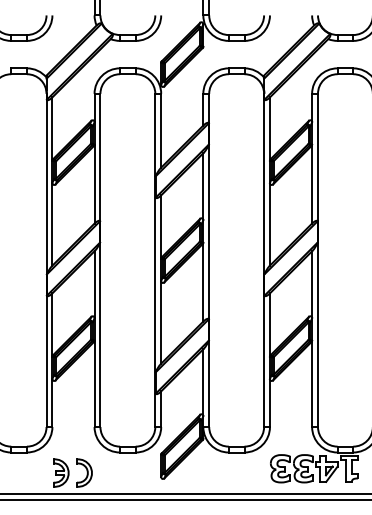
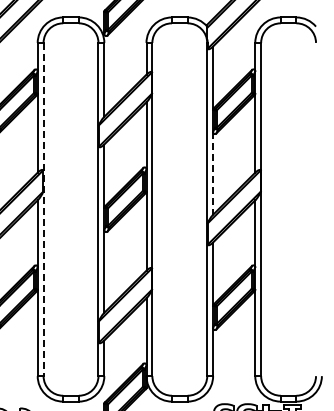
line: (269, 224) -> (212, 173), solid -> dashed
line: (100, 260) -> (43, 209), solid -> dashed

